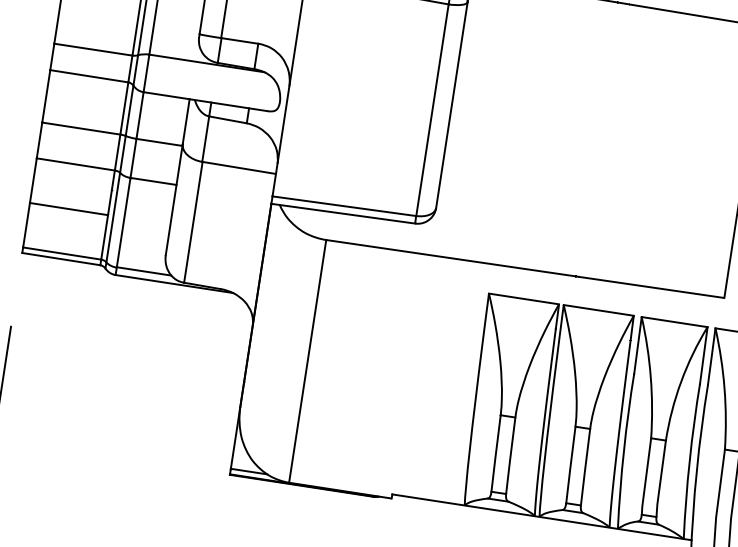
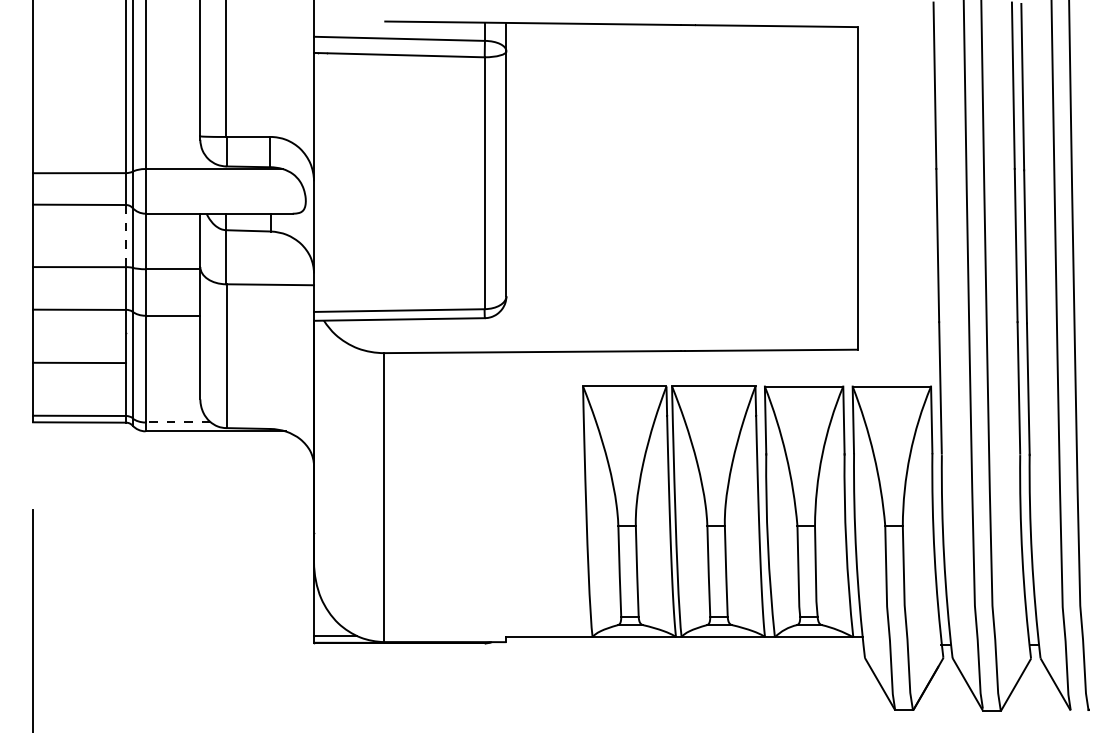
line: (124, 108) -> (126, 236), solid -> dashed
line: (143, 271) -> (177, 422), solid -> dashed

